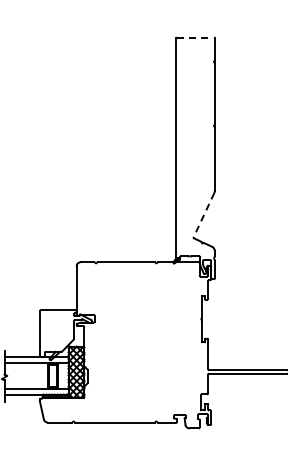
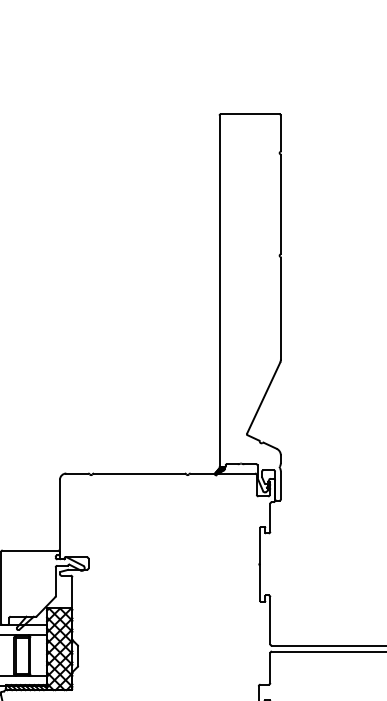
line: (196, 37) -> (251, 114), dashed -> solid
line: (203, 215) -> (262, 398), dashed -> solid

